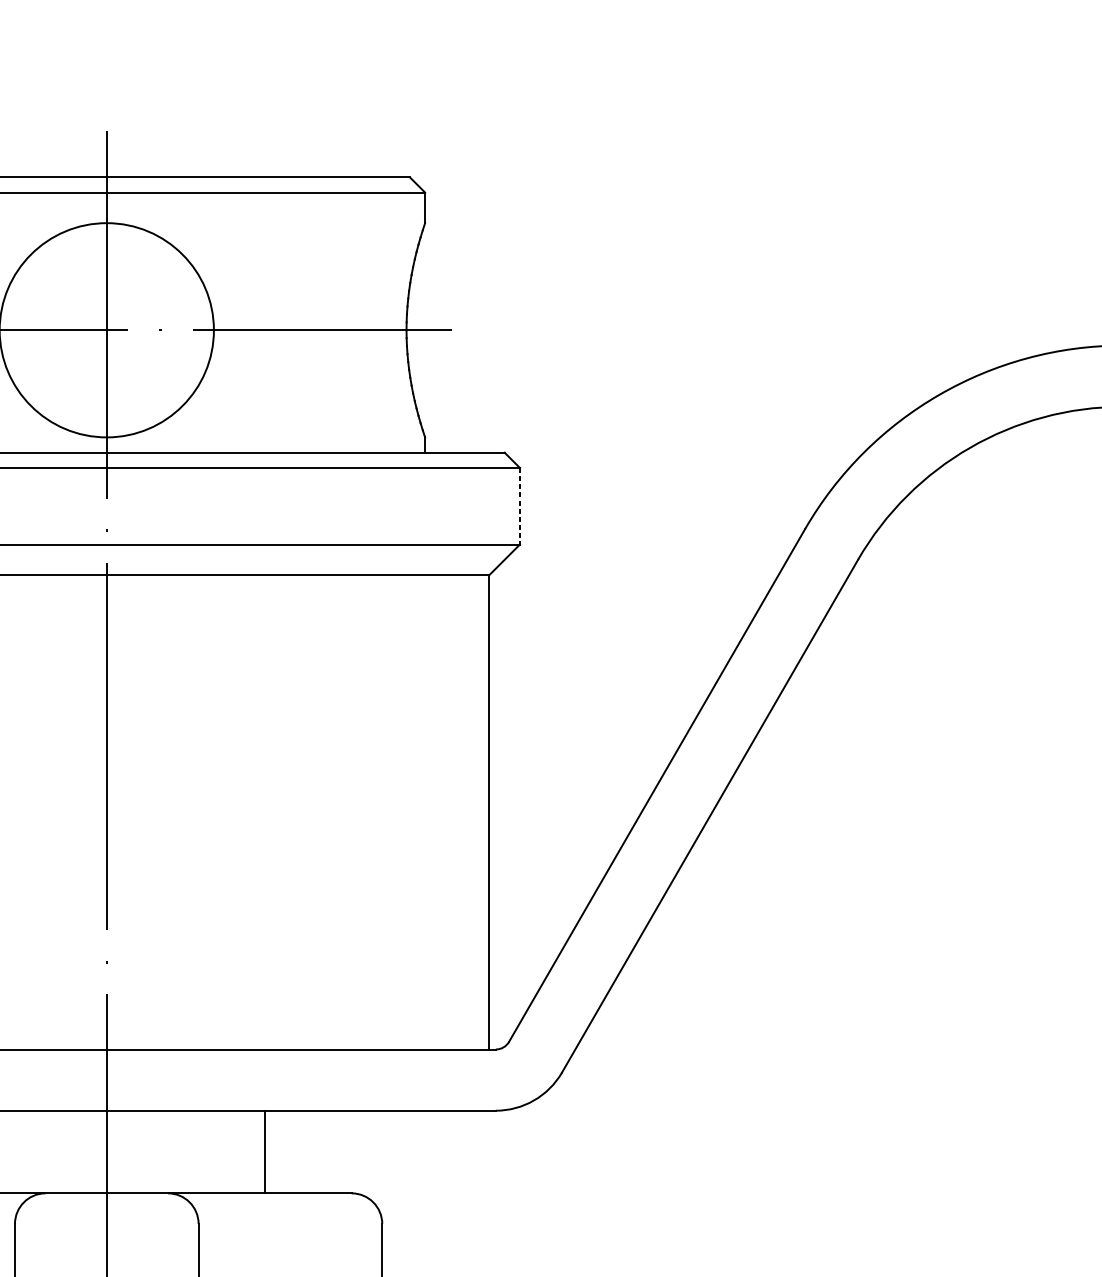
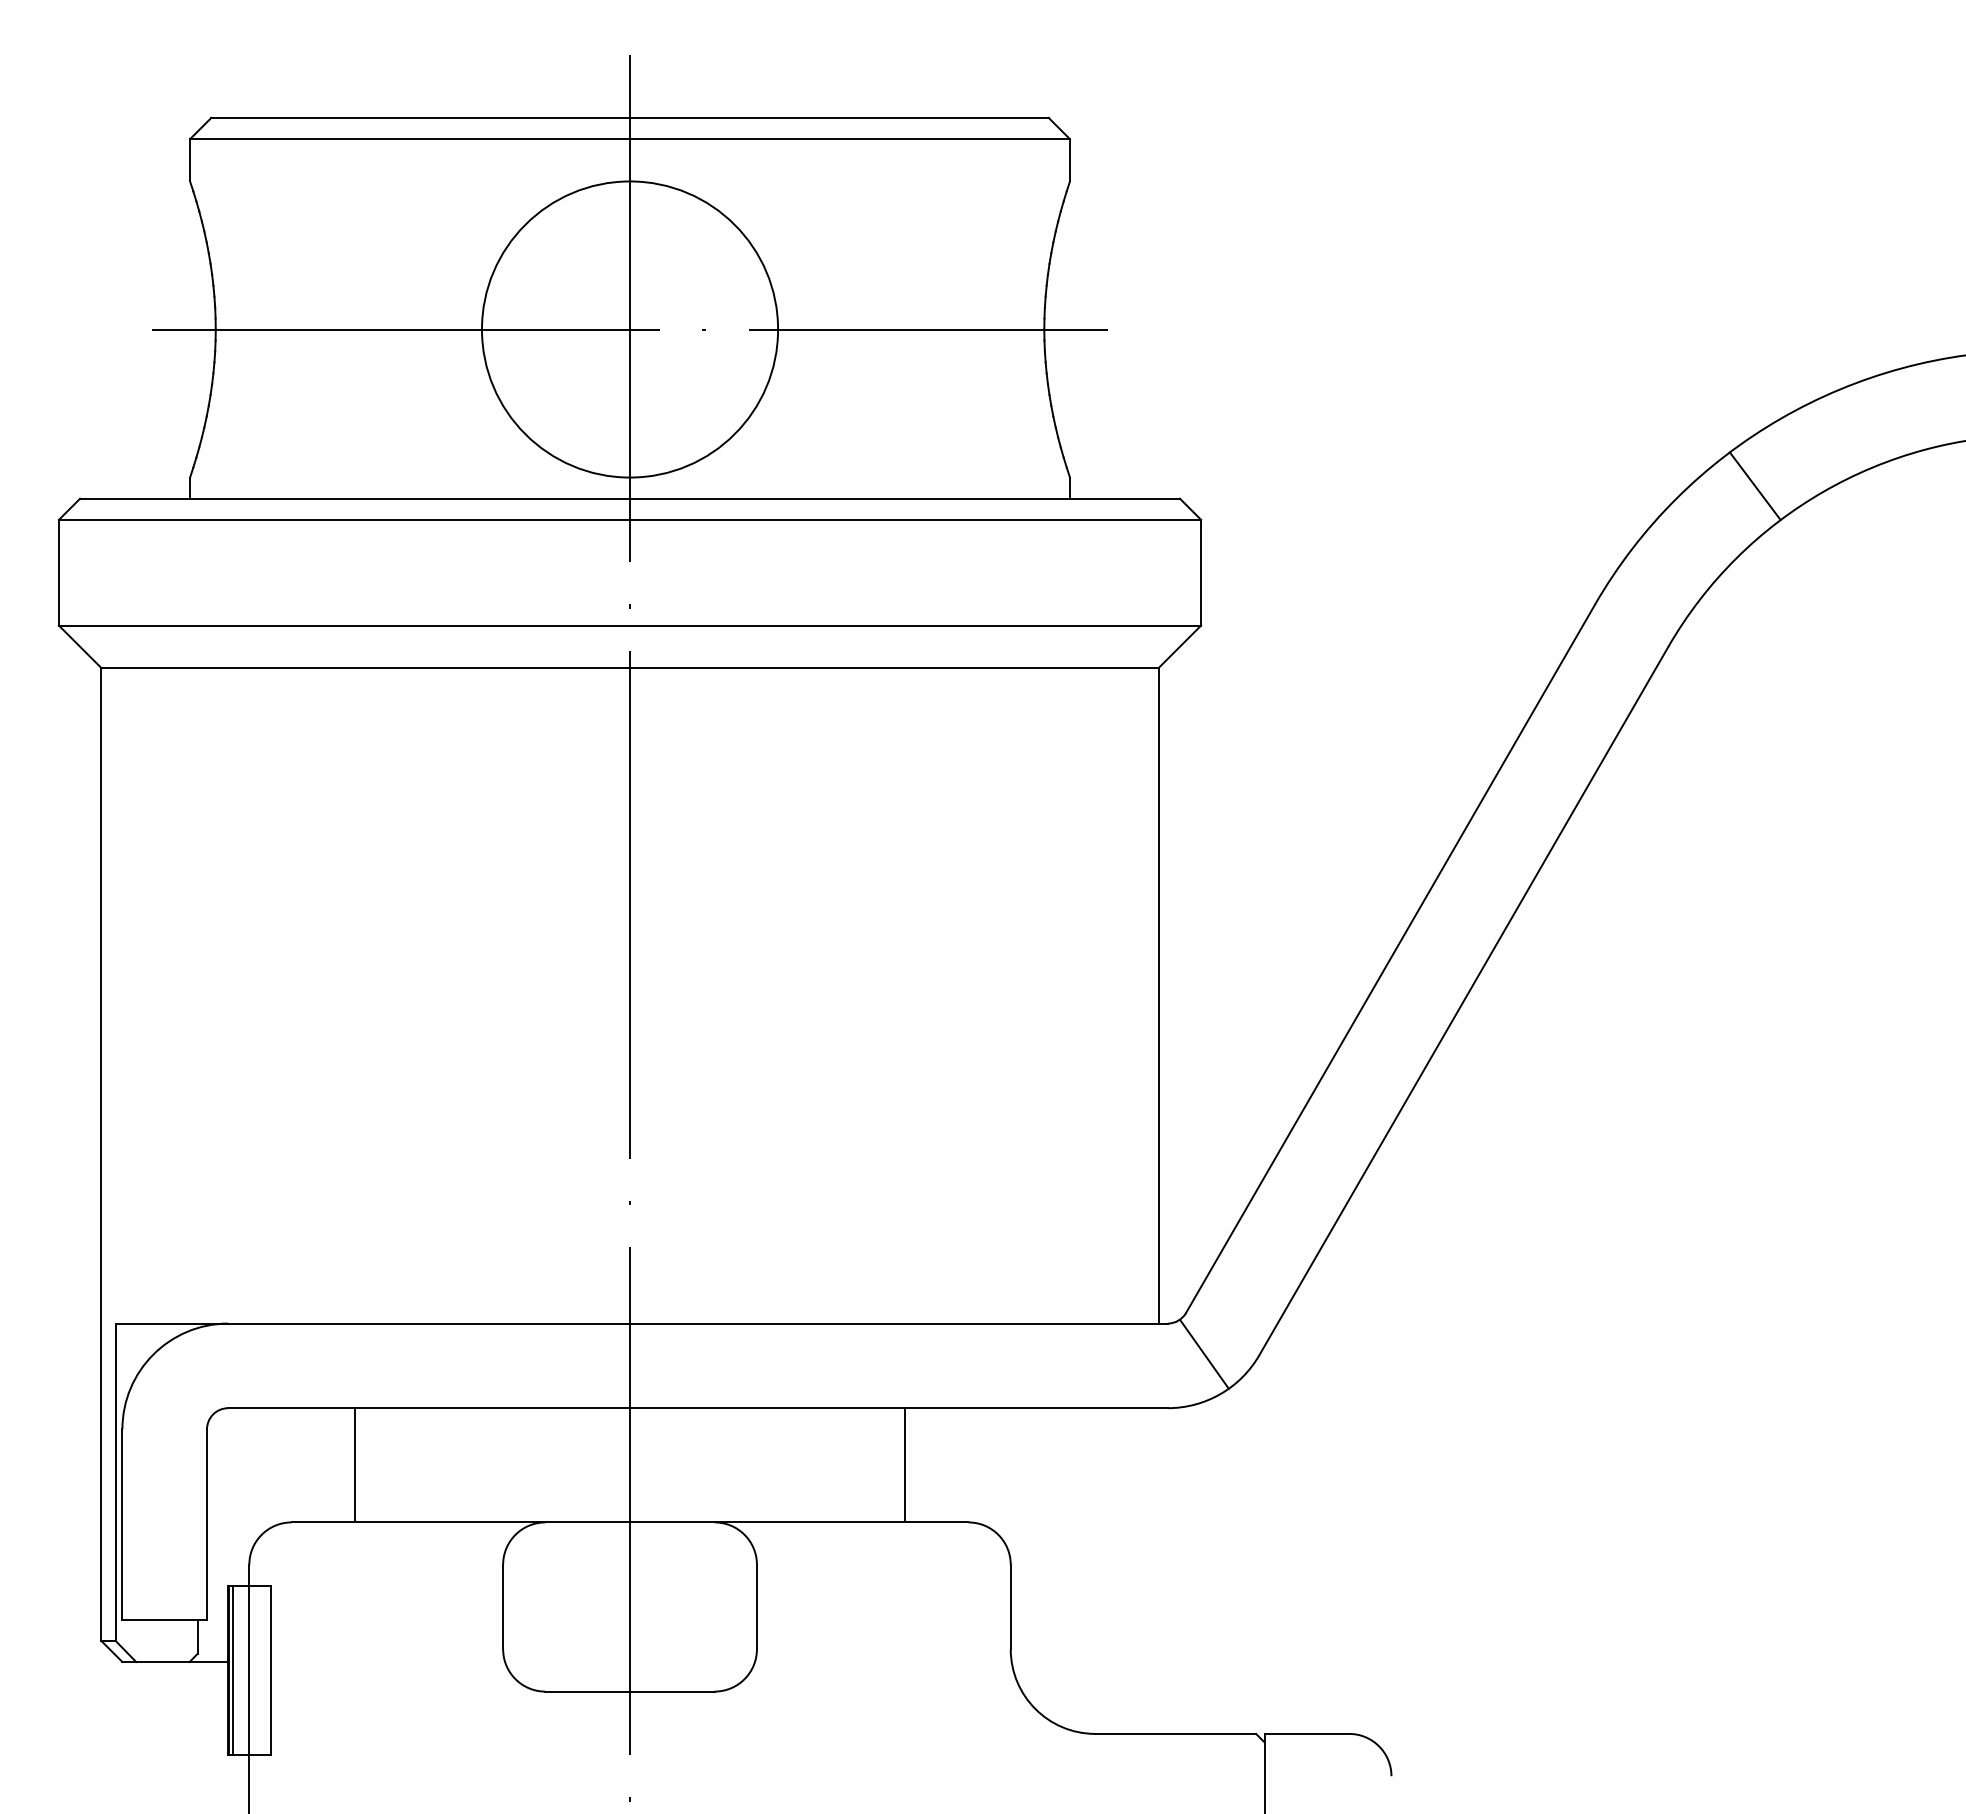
line: (920, 443) -> (1754, 486), added
line: (520, 506) -> (1201, 572), dashed -> solid
line: (521, 1071) -> (1203, 1353), added
line: (264, 1152) -> (905, 1465), moved

